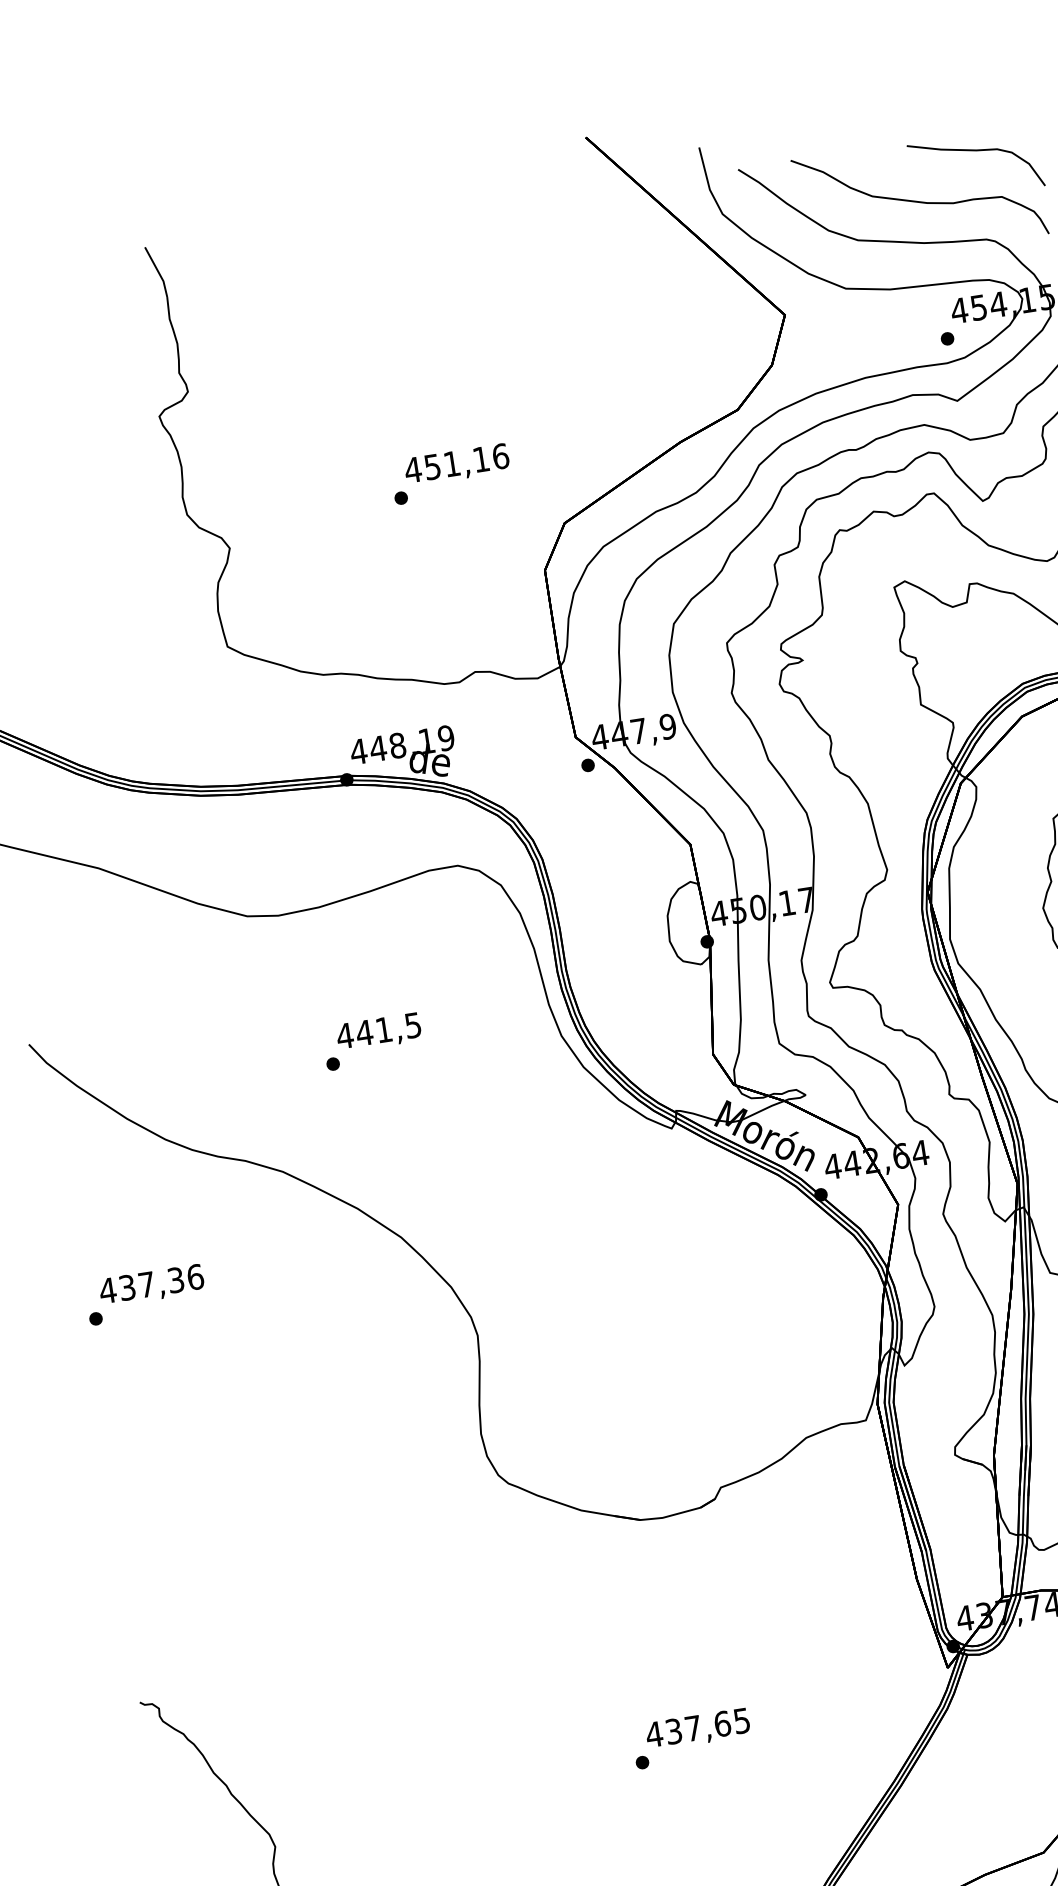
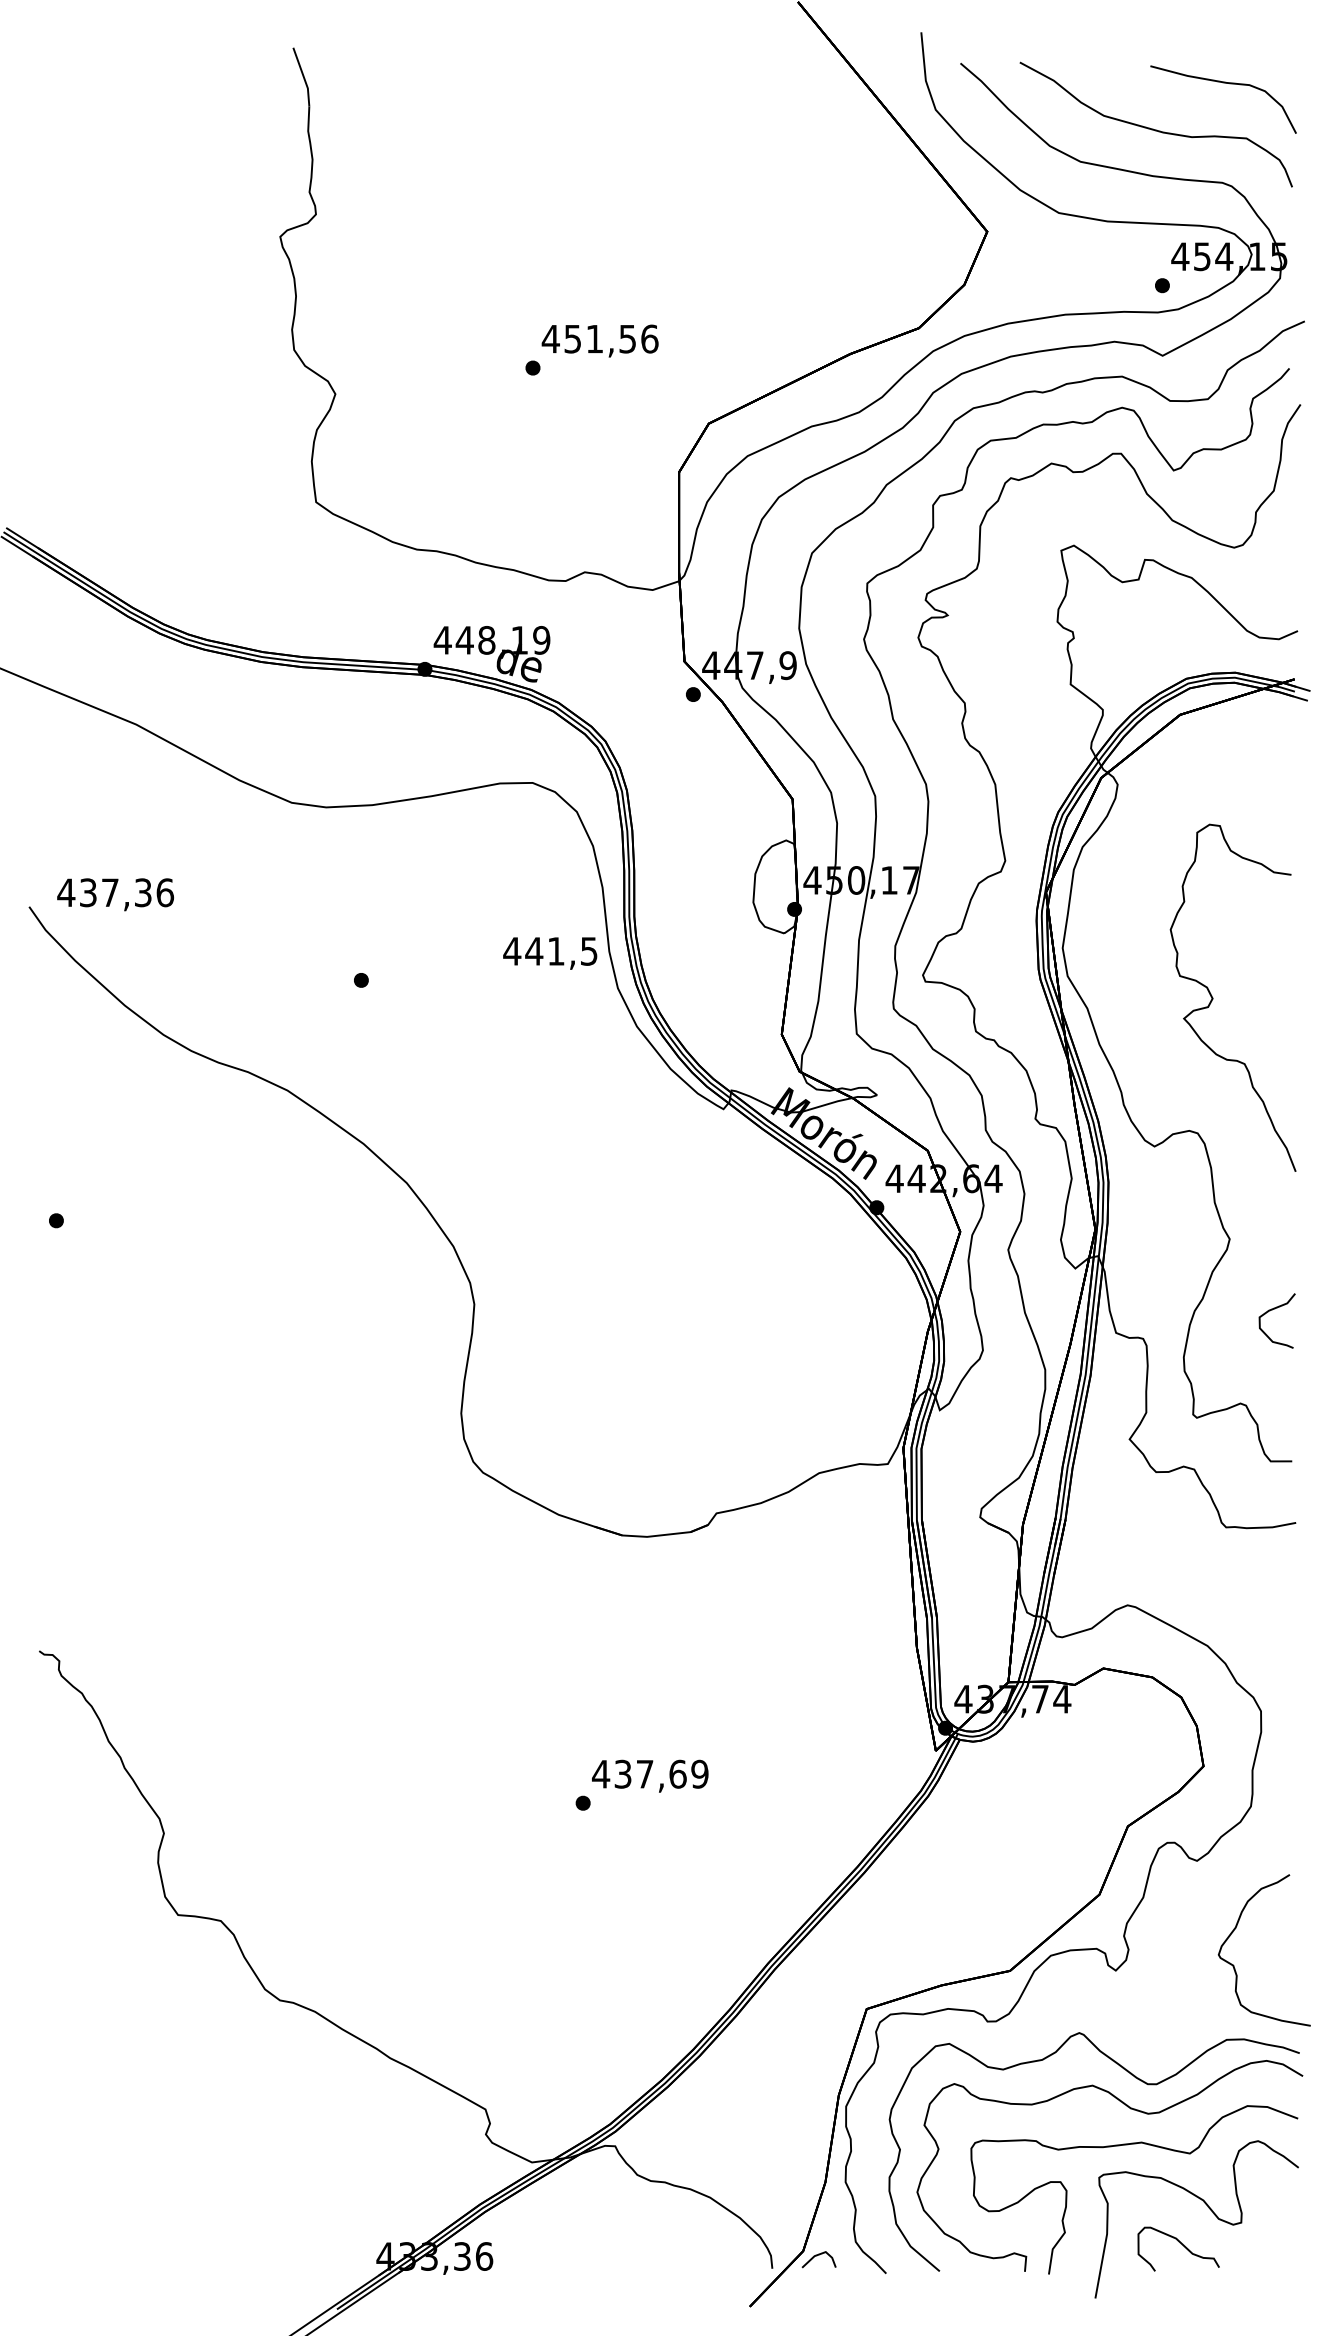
text: (481, 459) -> (627, 339), 451,16 -> 451,56
text: (379, 1032) -> (550, 953), moved
text: (151, 1285) -> (115, 894), moved
text: (741, 1720) -> (699, 1773), 437,65 -> 437,69

